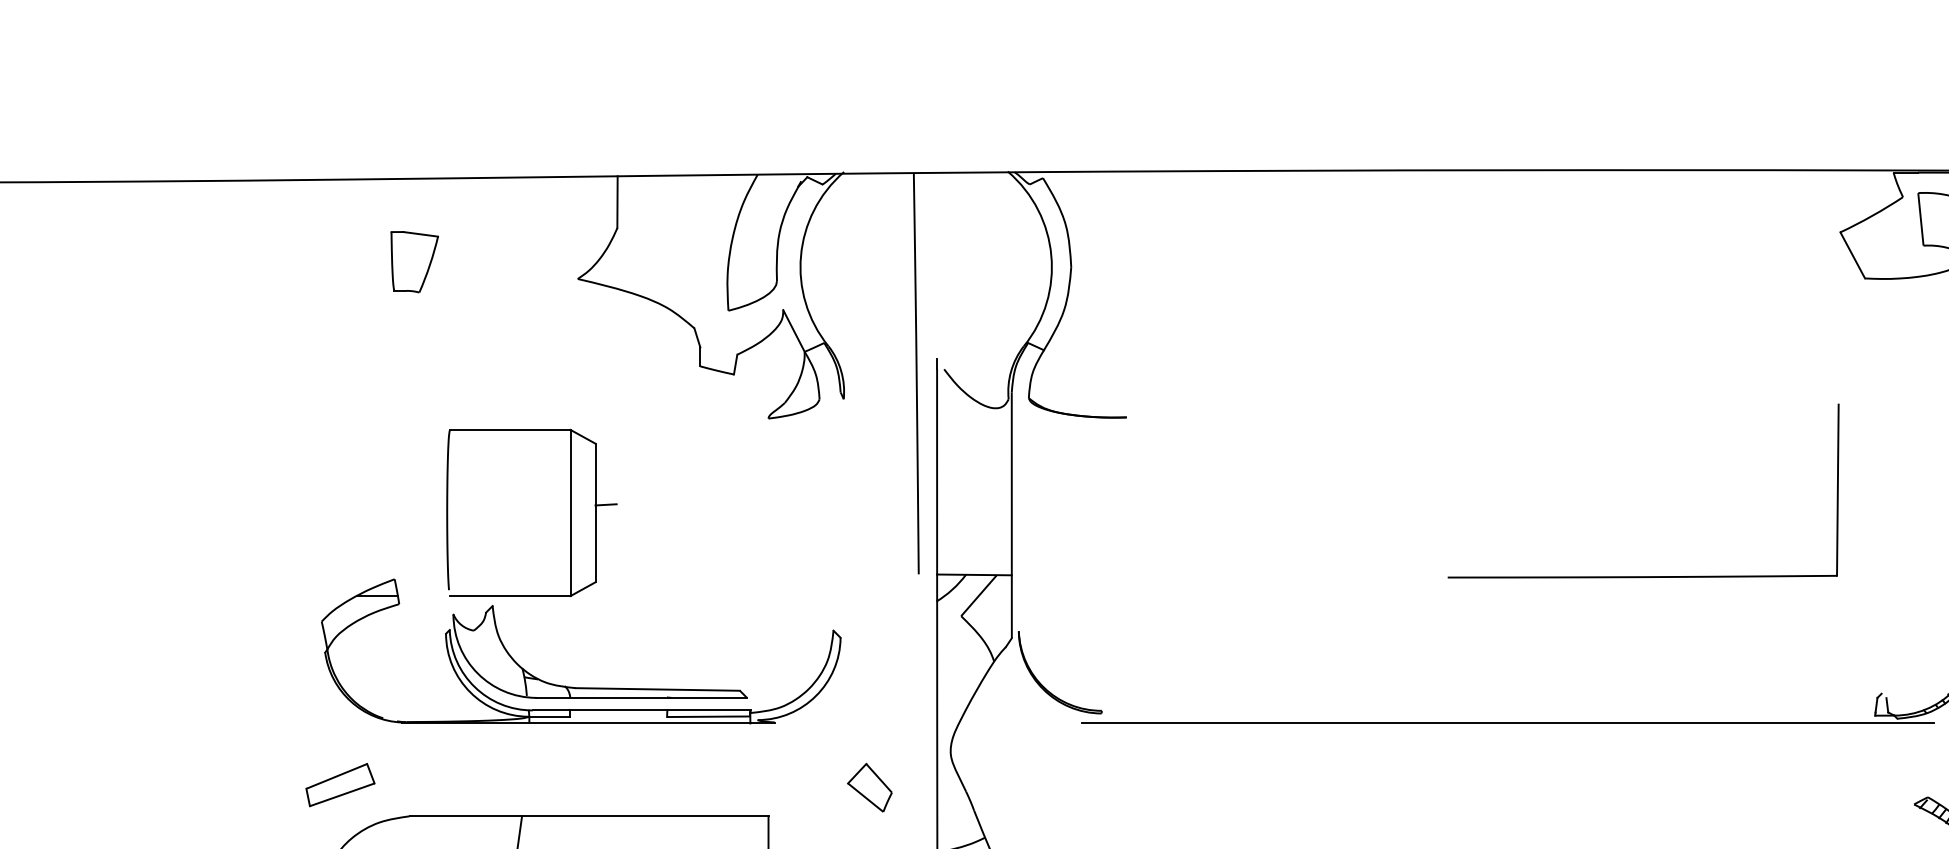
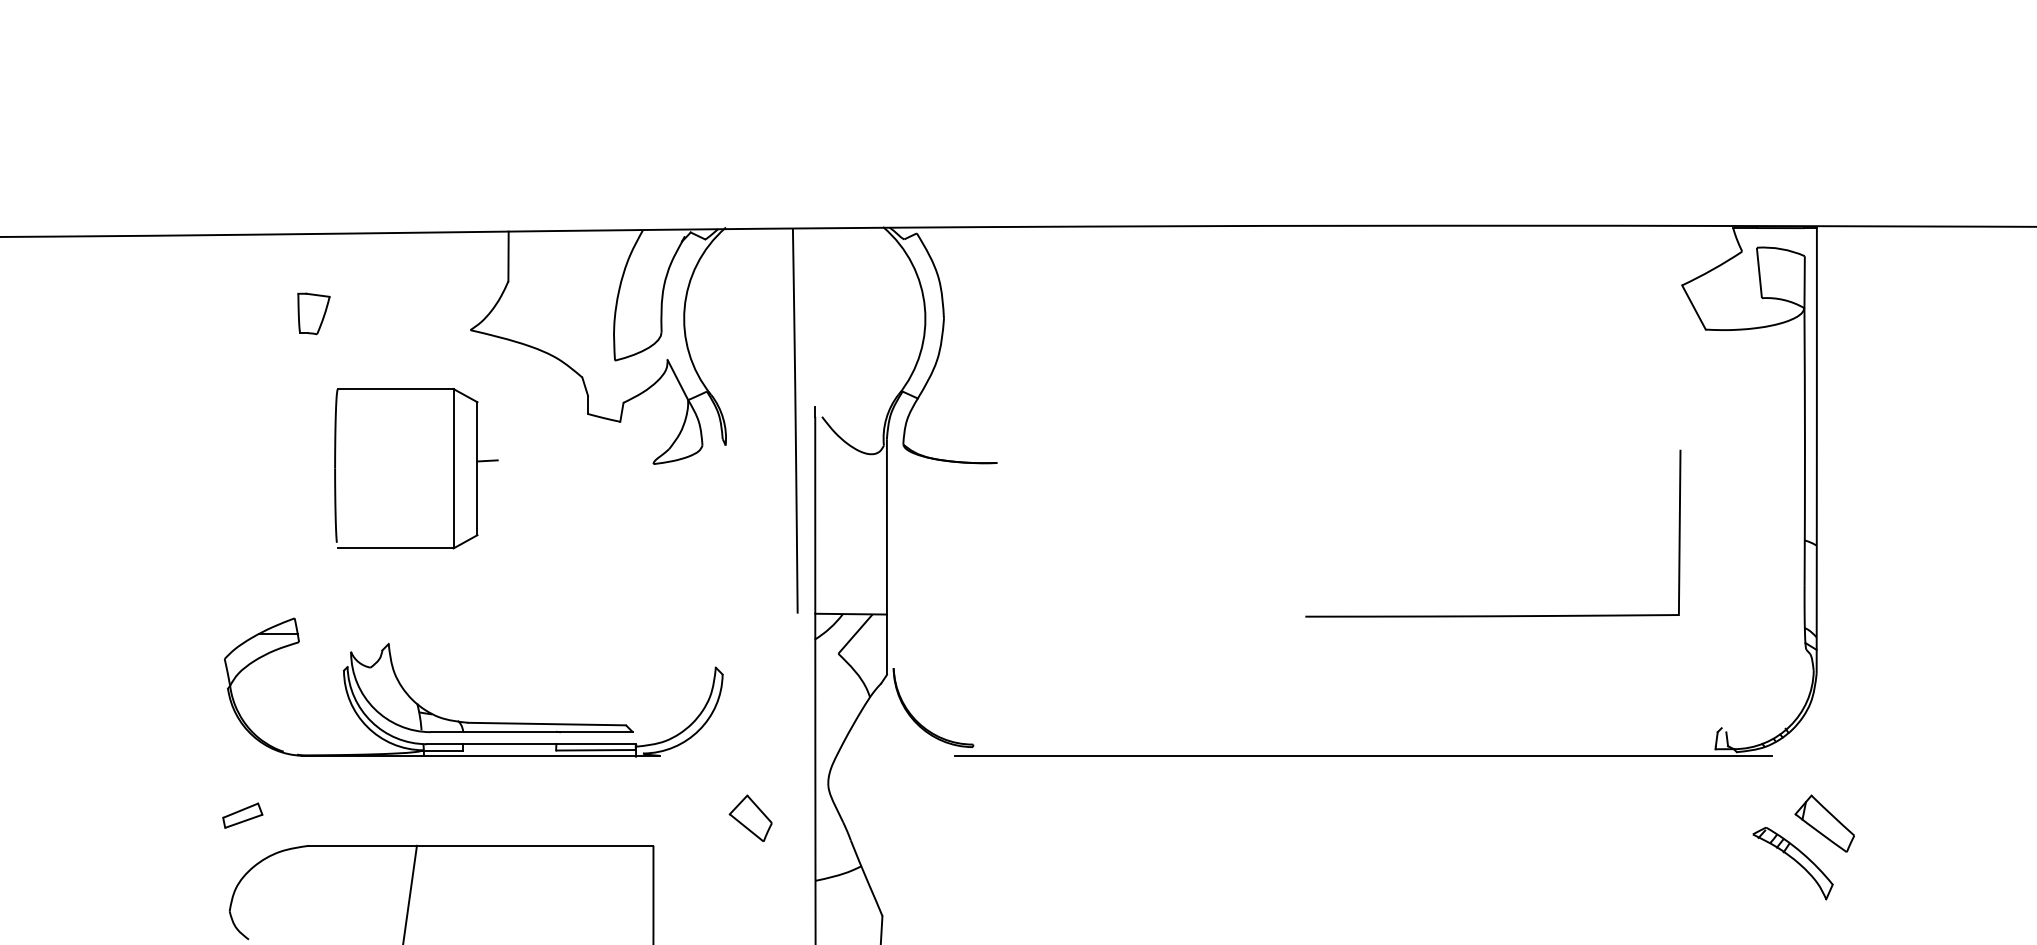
part: (414, 261) -> (313, 313), size x0.7
part: (570, 512) -> (453, 468), moved
part: (340, 784) -> (242, 815), size x0.6

